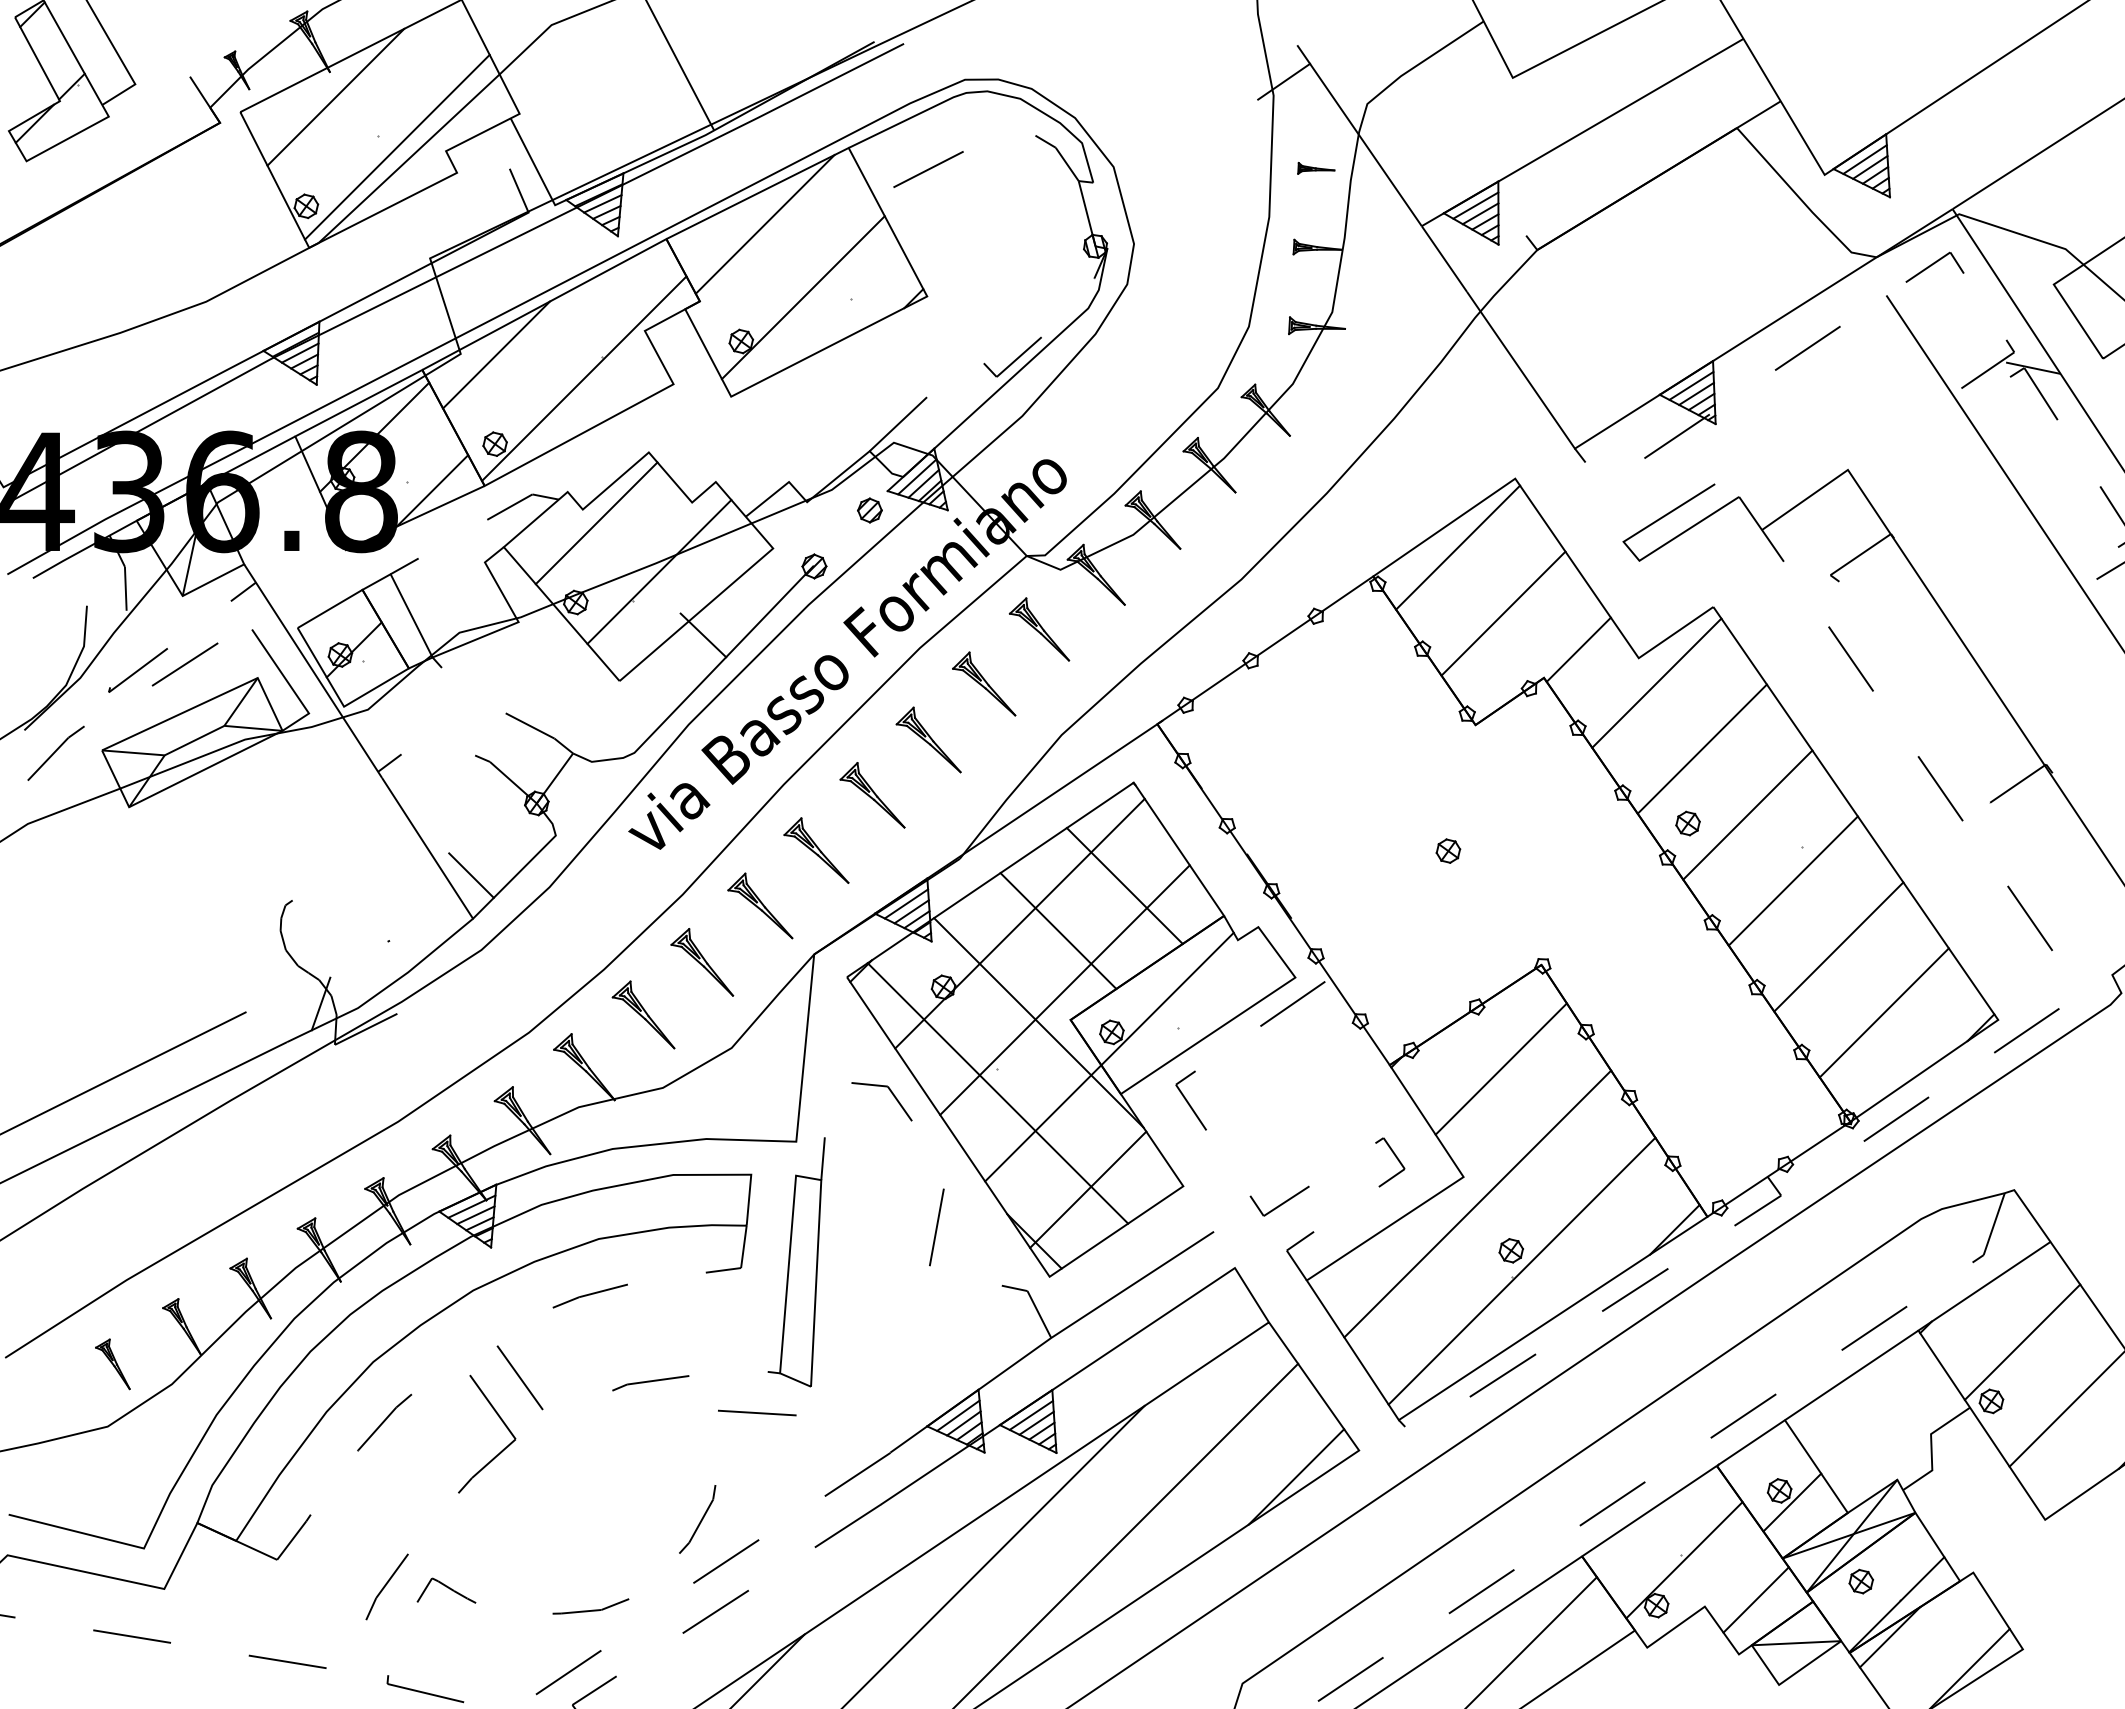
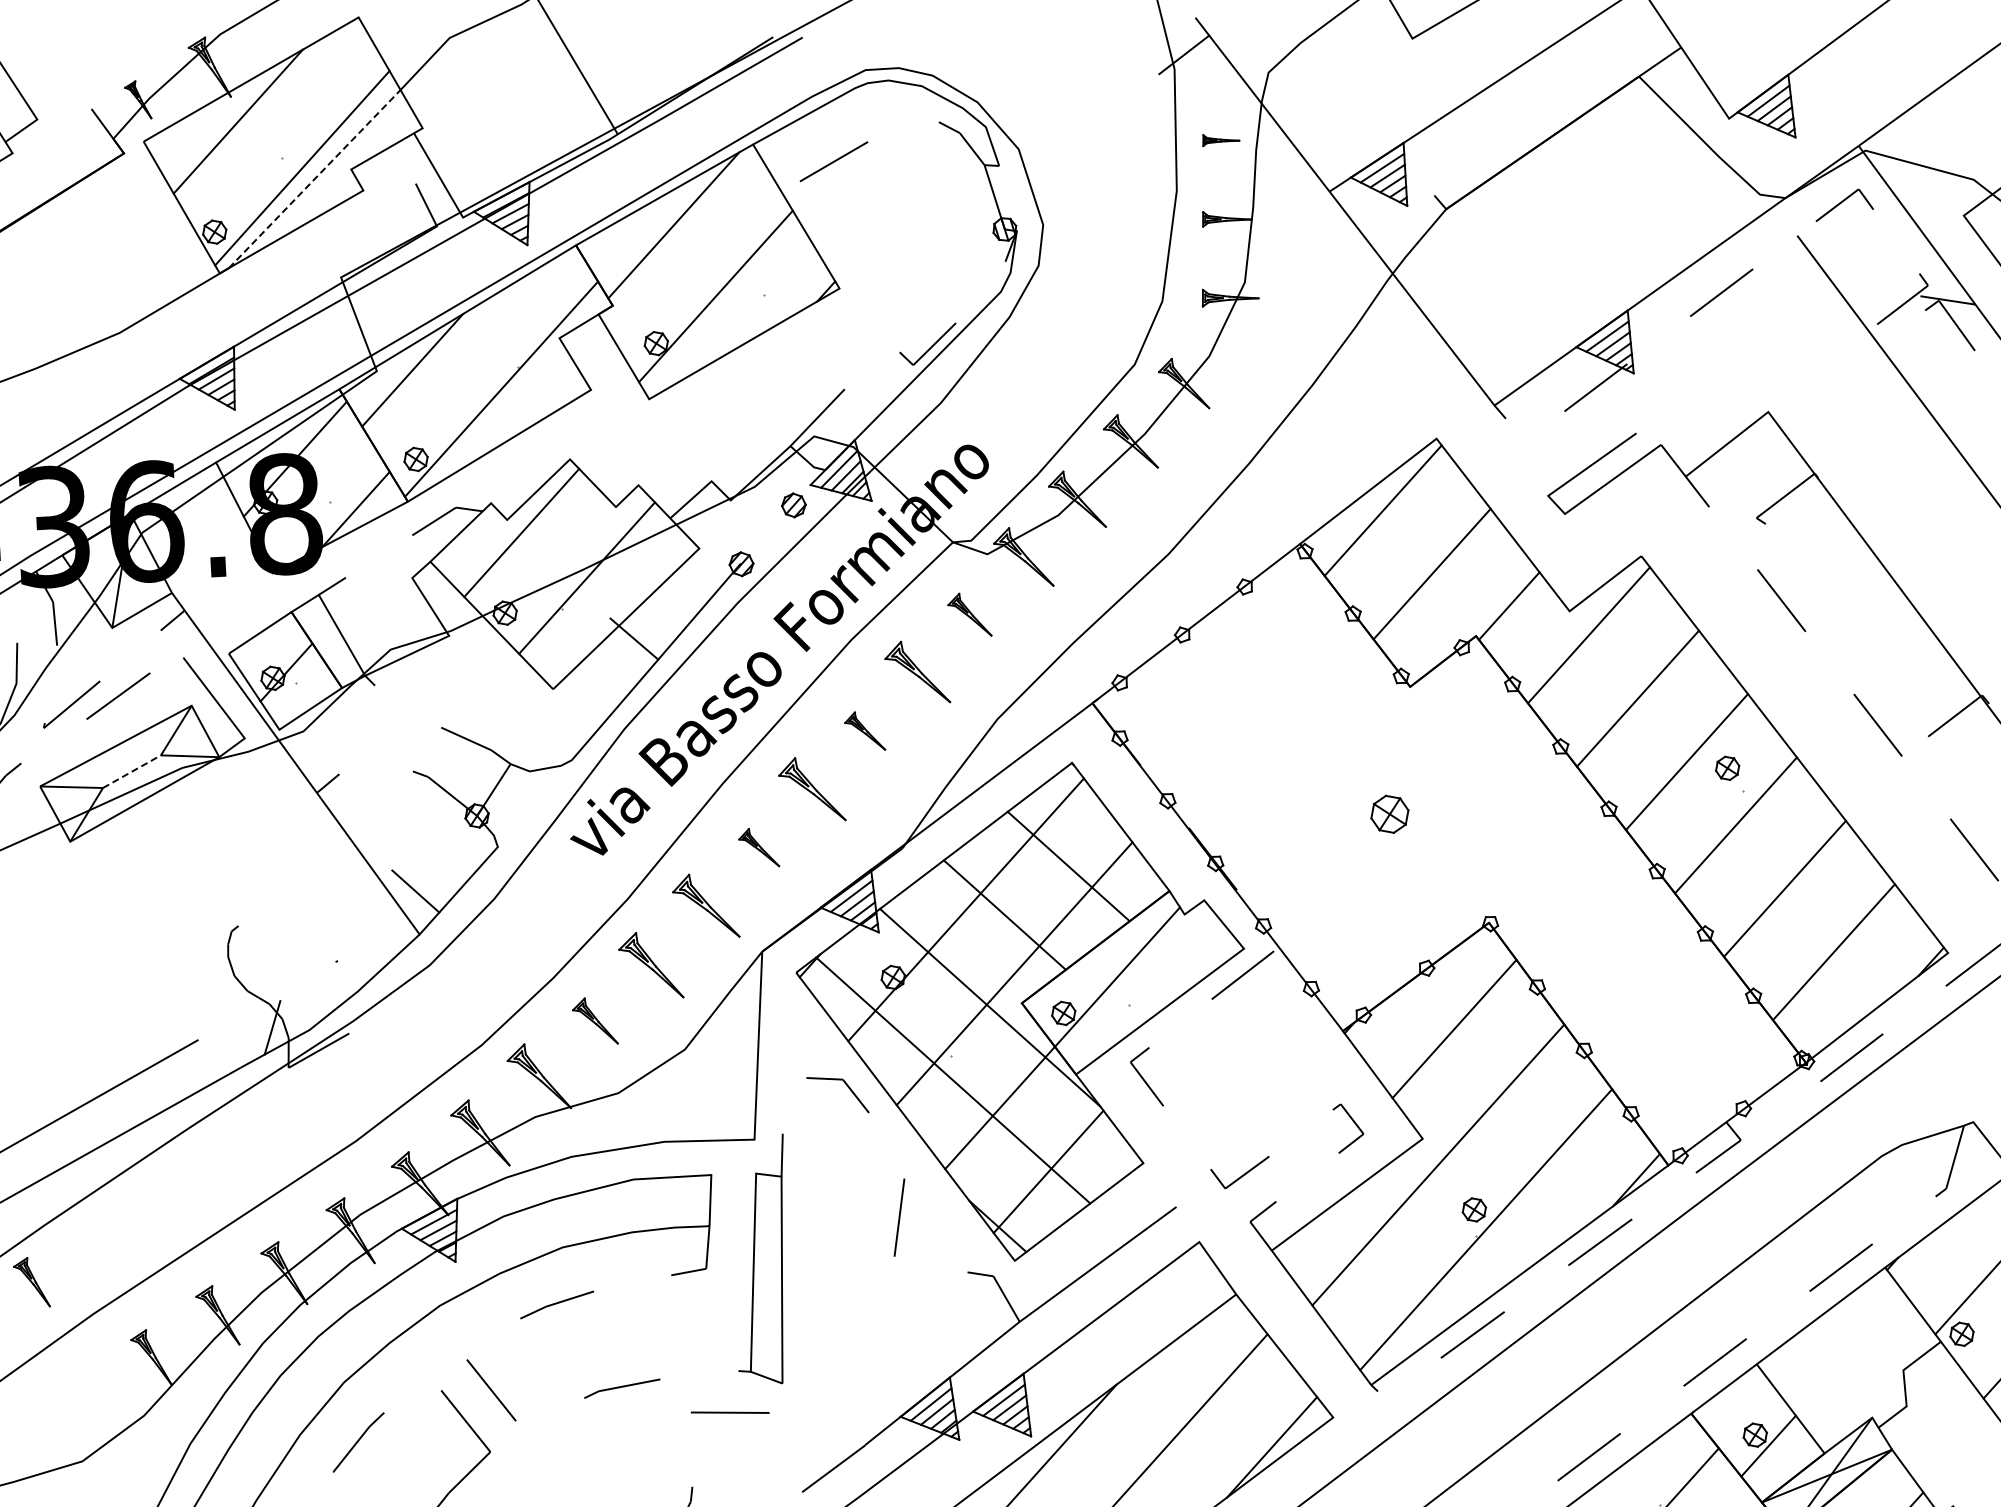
line: (409, 158) -> (315, 178), solid -> dashed
part: (1039, 629) -> (969, 615), size x0.7
part: (928, 739) -> (864, 730), size x0.6
line: (195, 740) -> (132, 771), solid -> dashed
part: (1687, 823) -> (1727, 768), moved
part: (816, 850) -> (758, 847), size x0.6
part: (1448, 850) -> (1390, 813), size x1.6
part: (643, 1014) -> (595, 1020), size x0.7
part: (112, 1364) -> (31, 1282), moved

